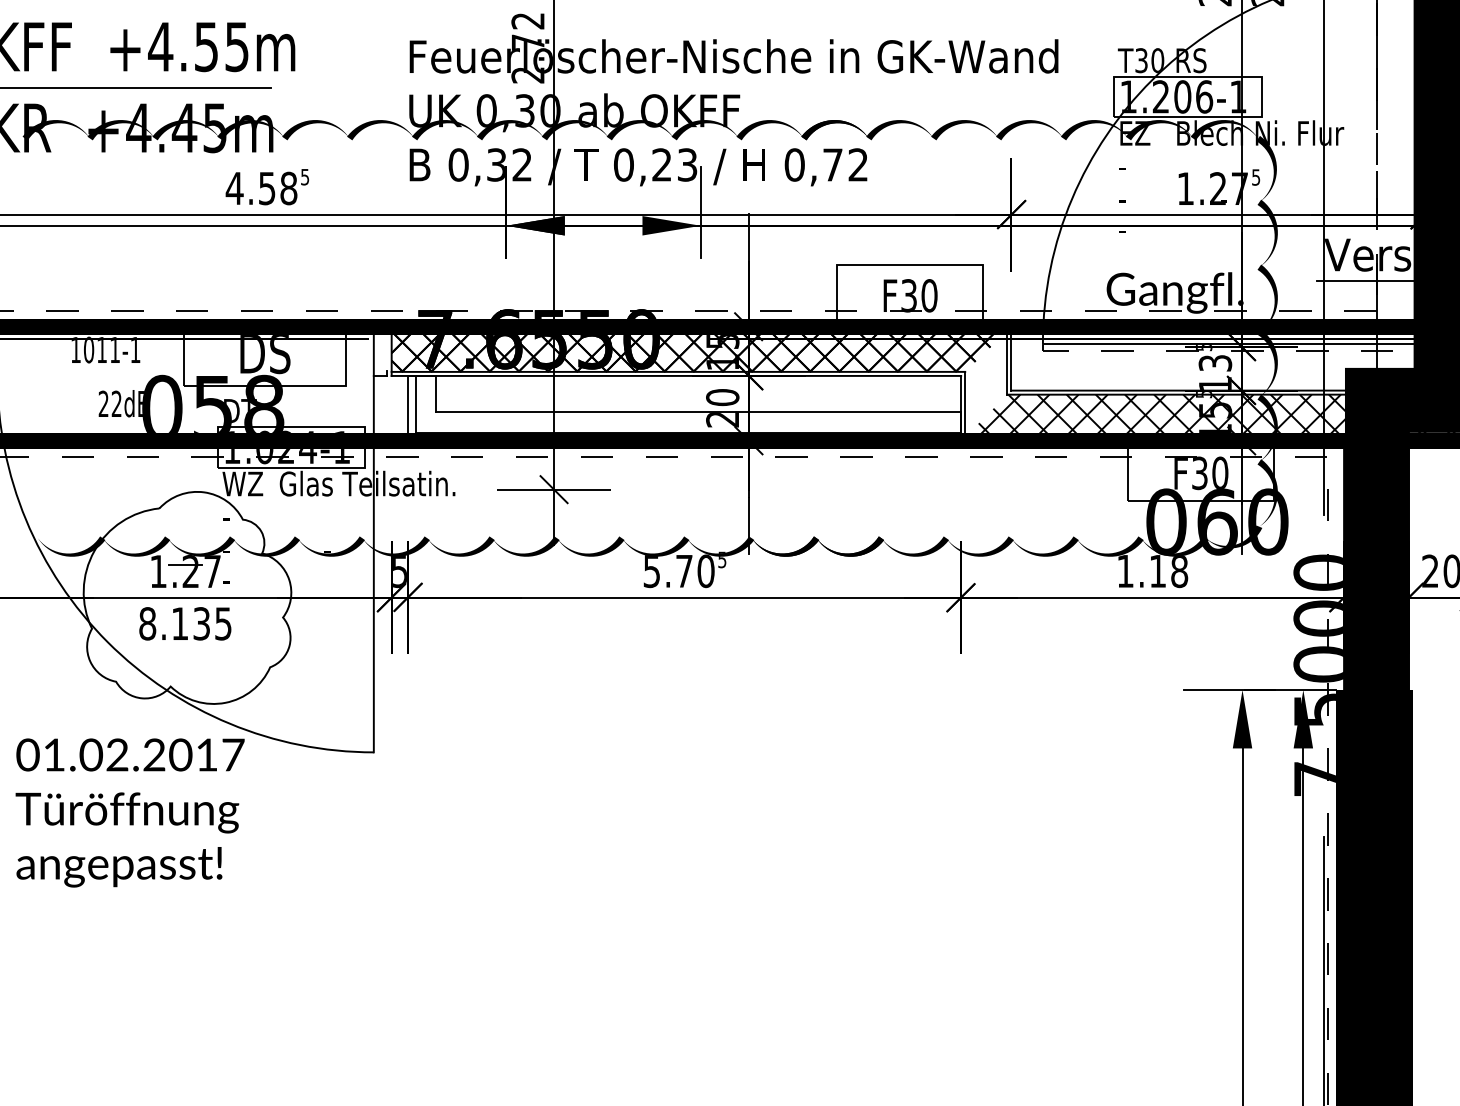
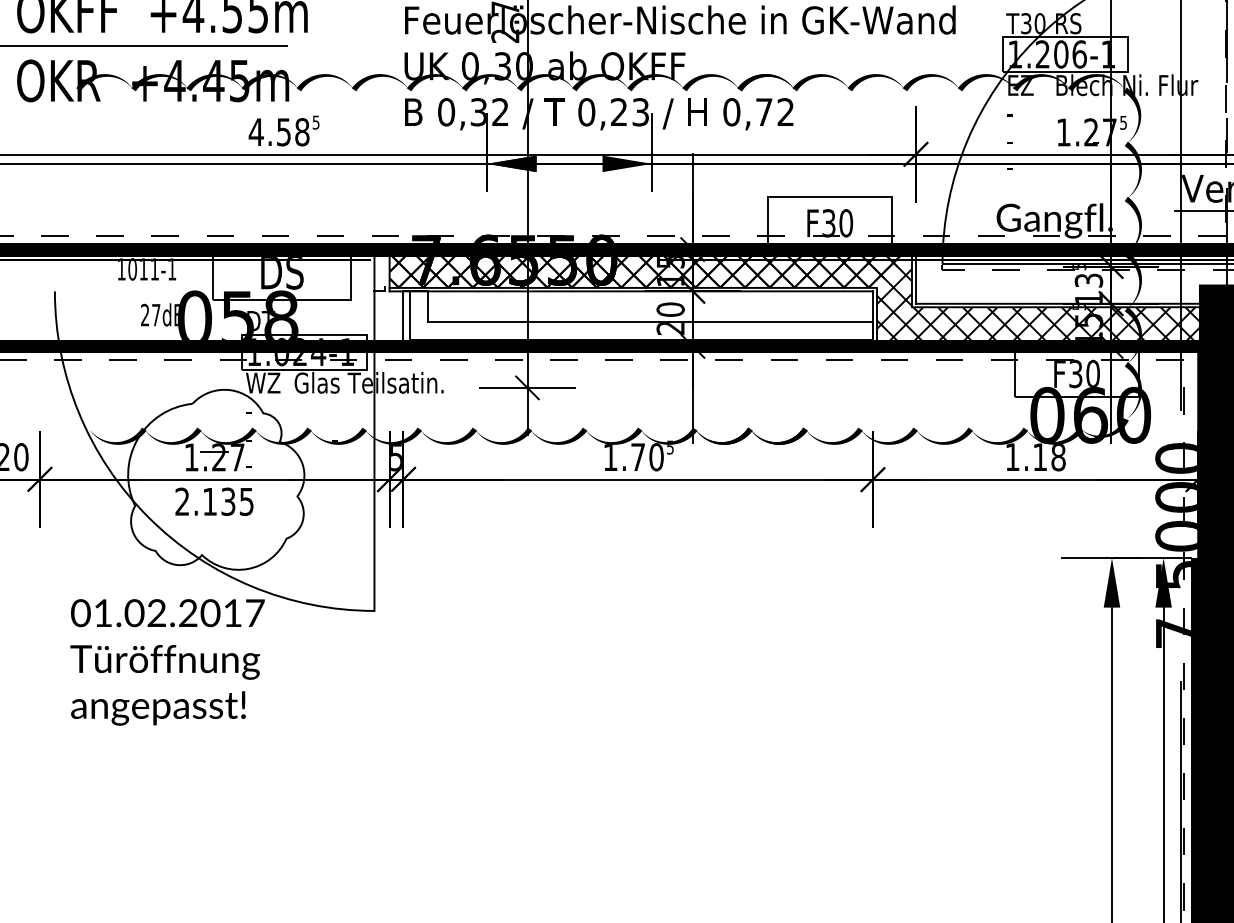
hatch: (986, 378) -> (894, 293), added
text: (116, 403) -> (155, 314), 22dB -> 27dB
text: (651, 571) -> (610, 457), 5.70 -> 1.70
text: (147, 623) -> (182, 501), 8.135 -> 2.135

